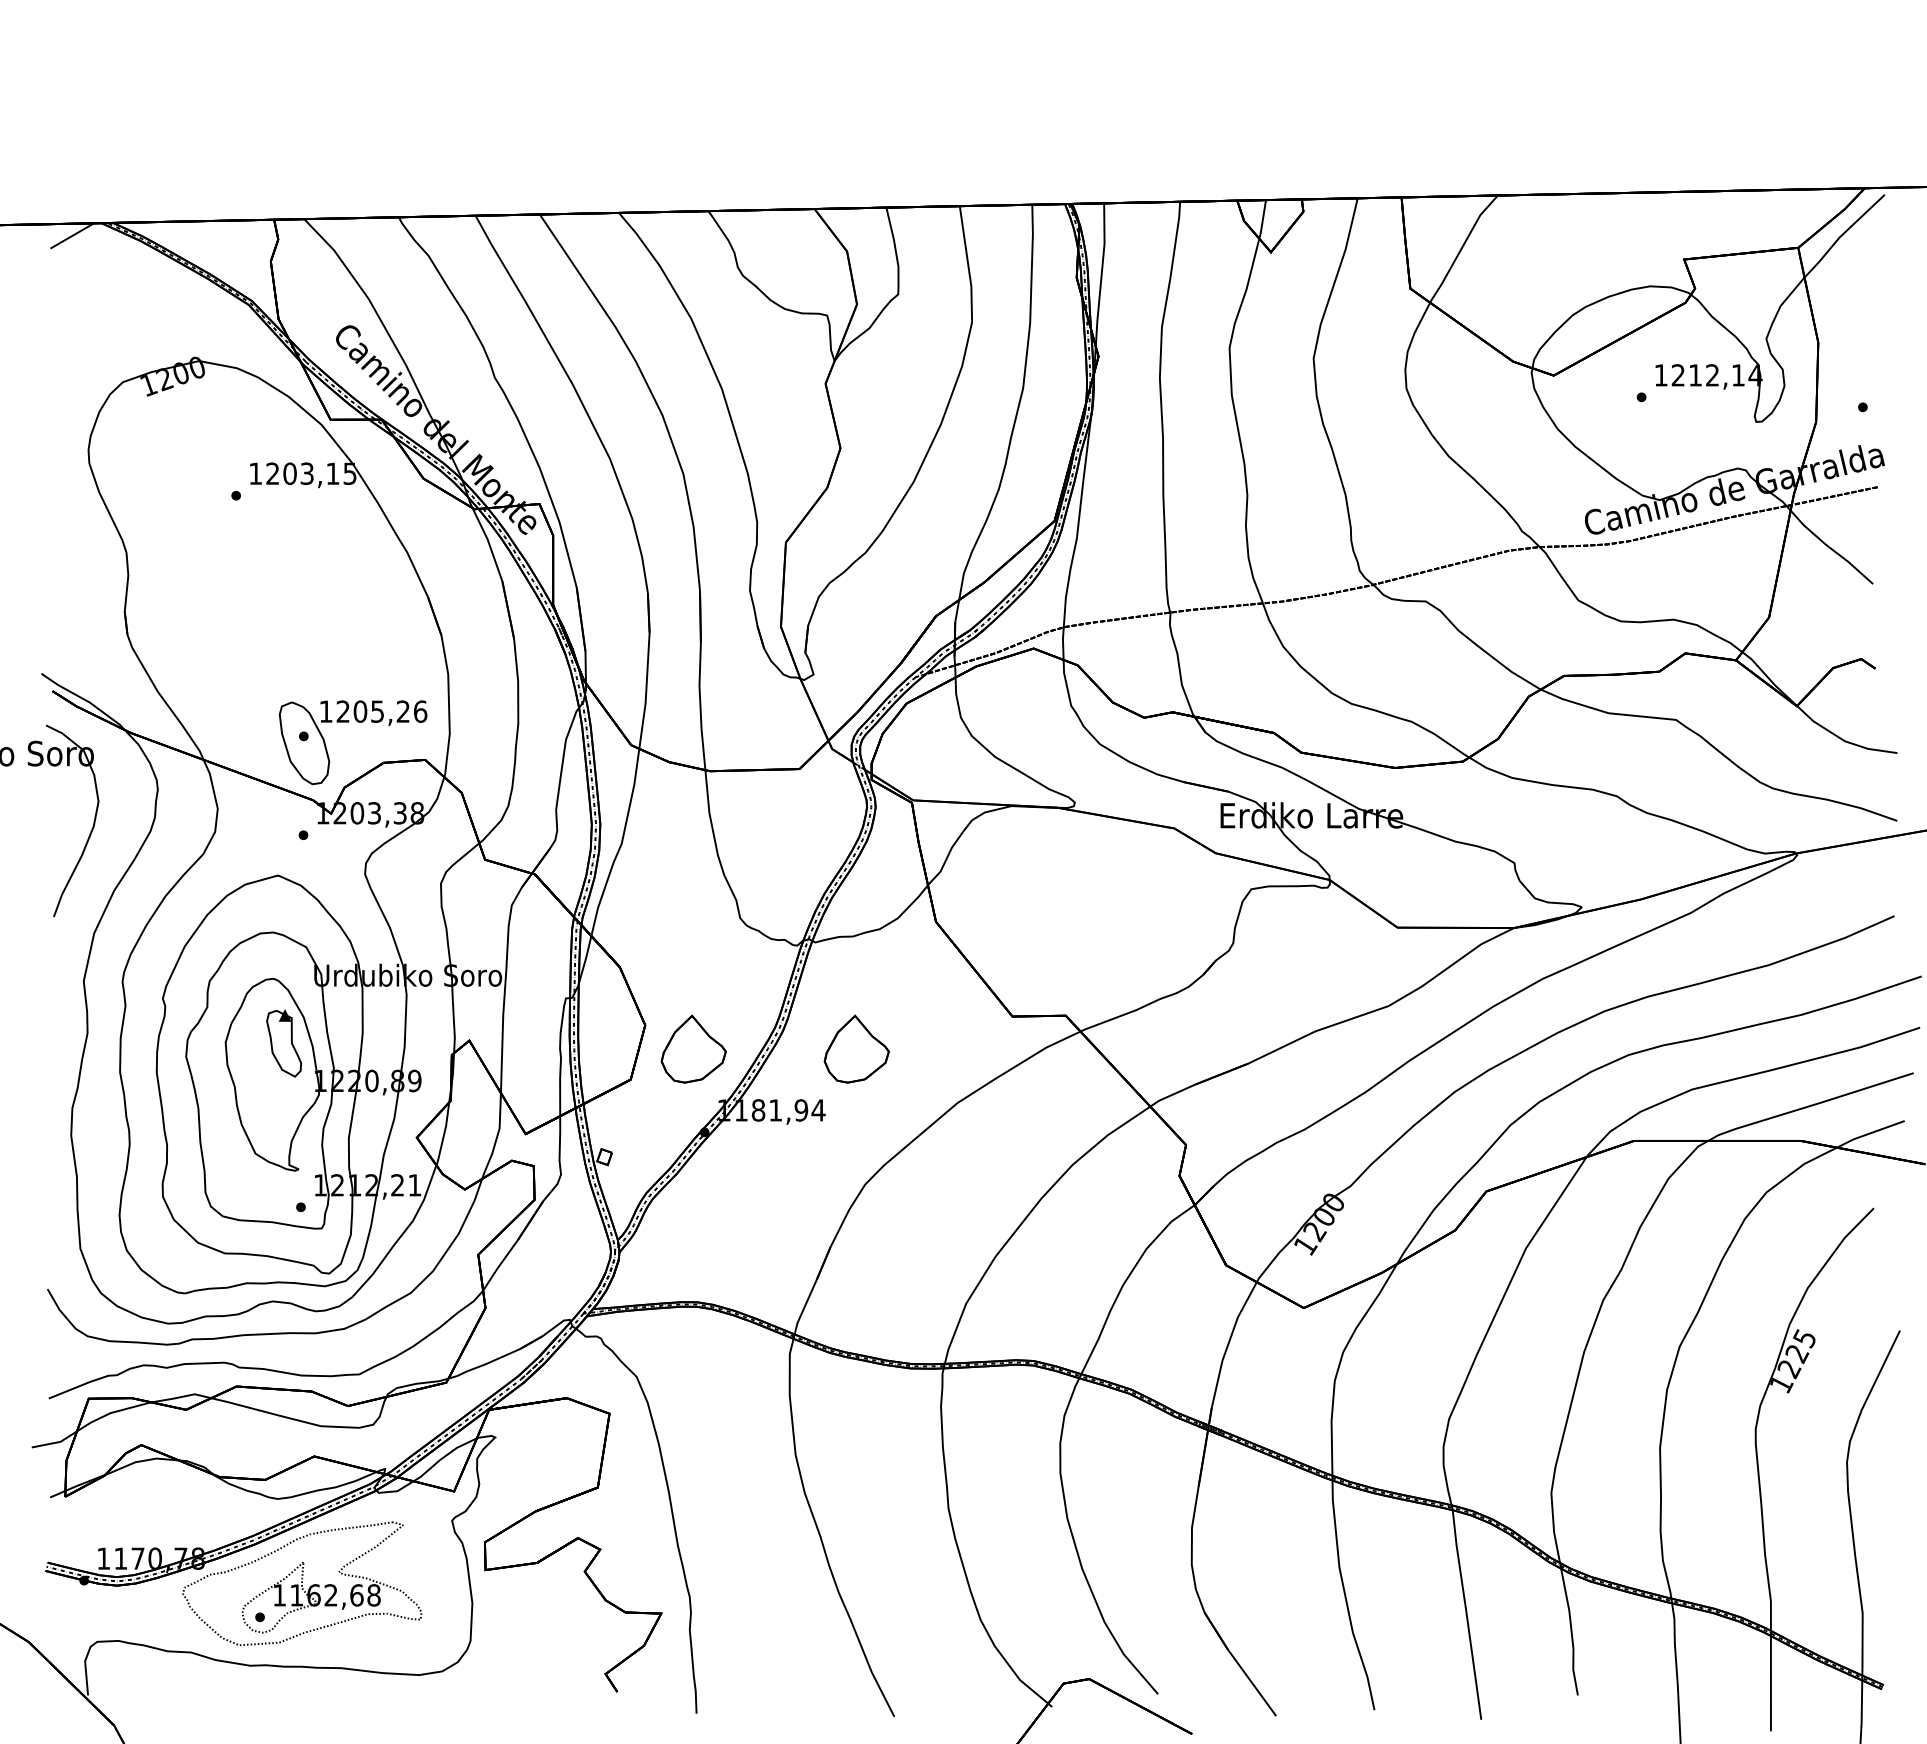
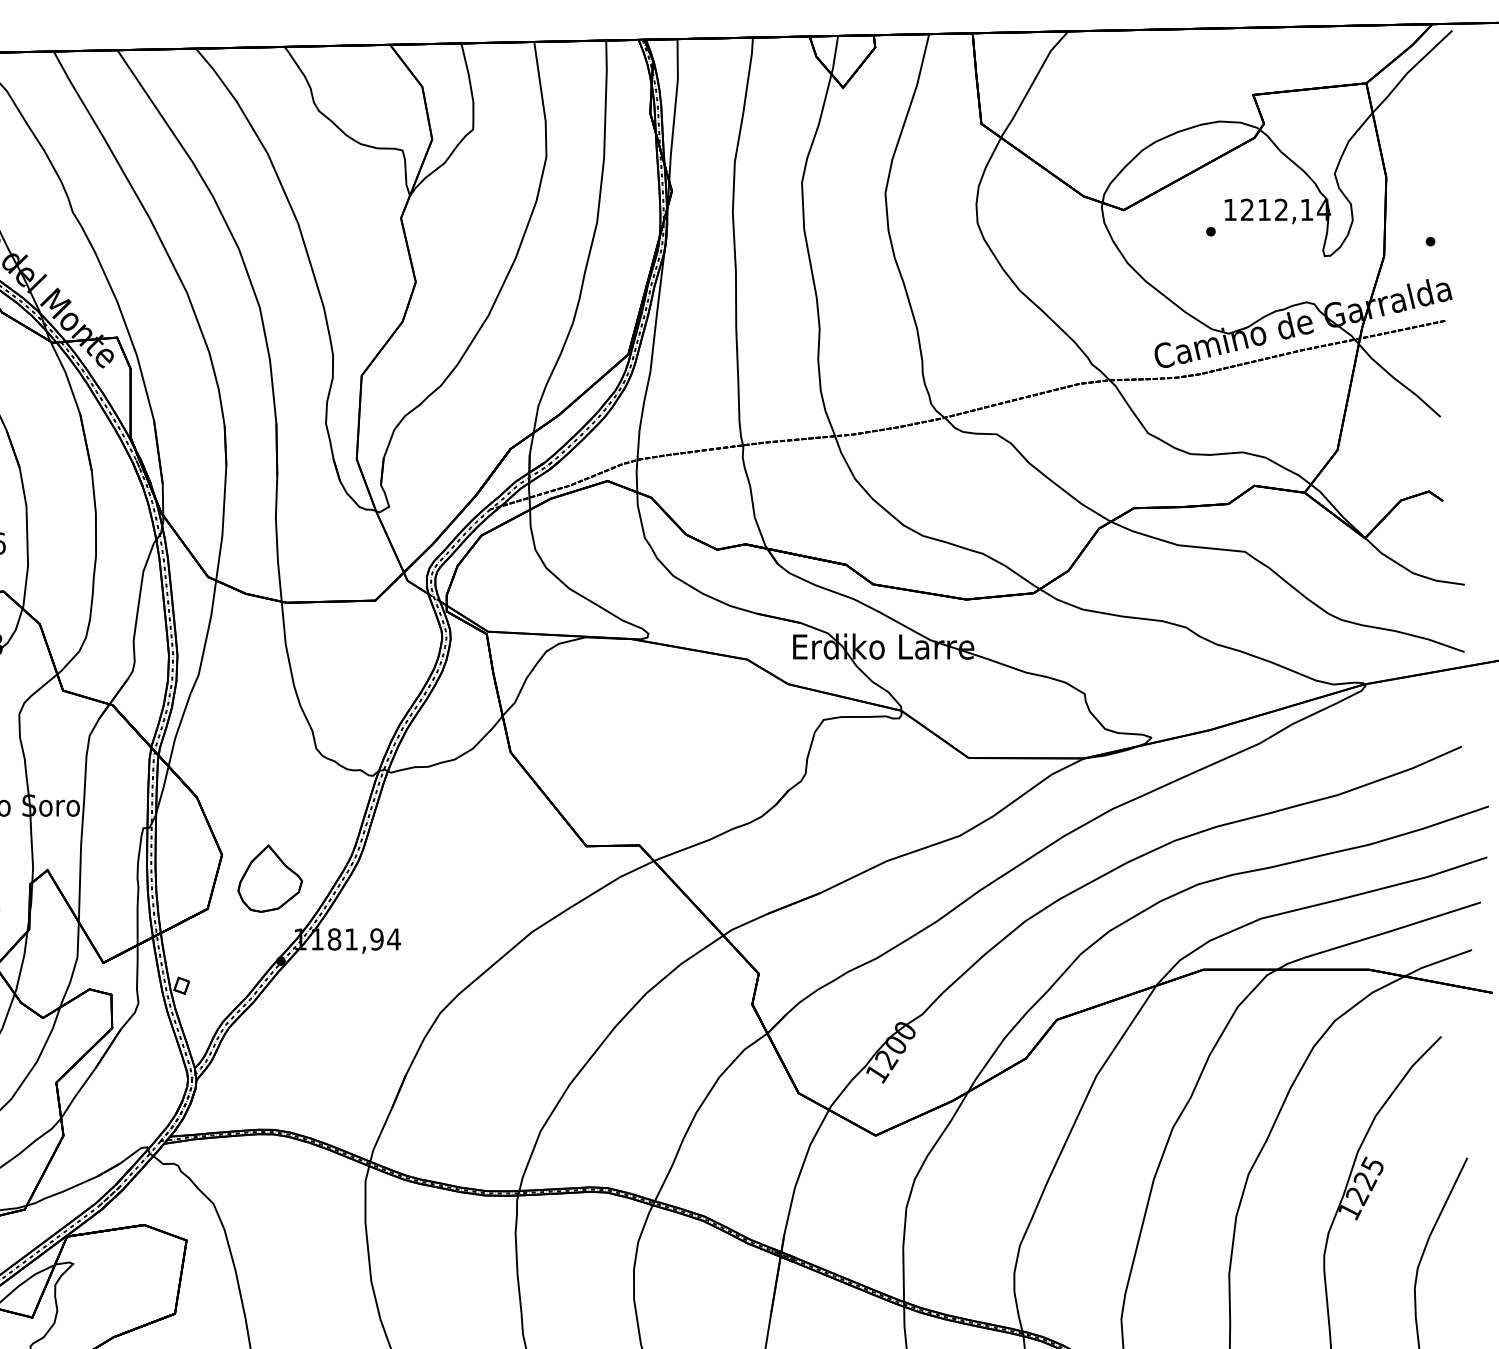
part: (856, 1048) -> (431, 877), removed

